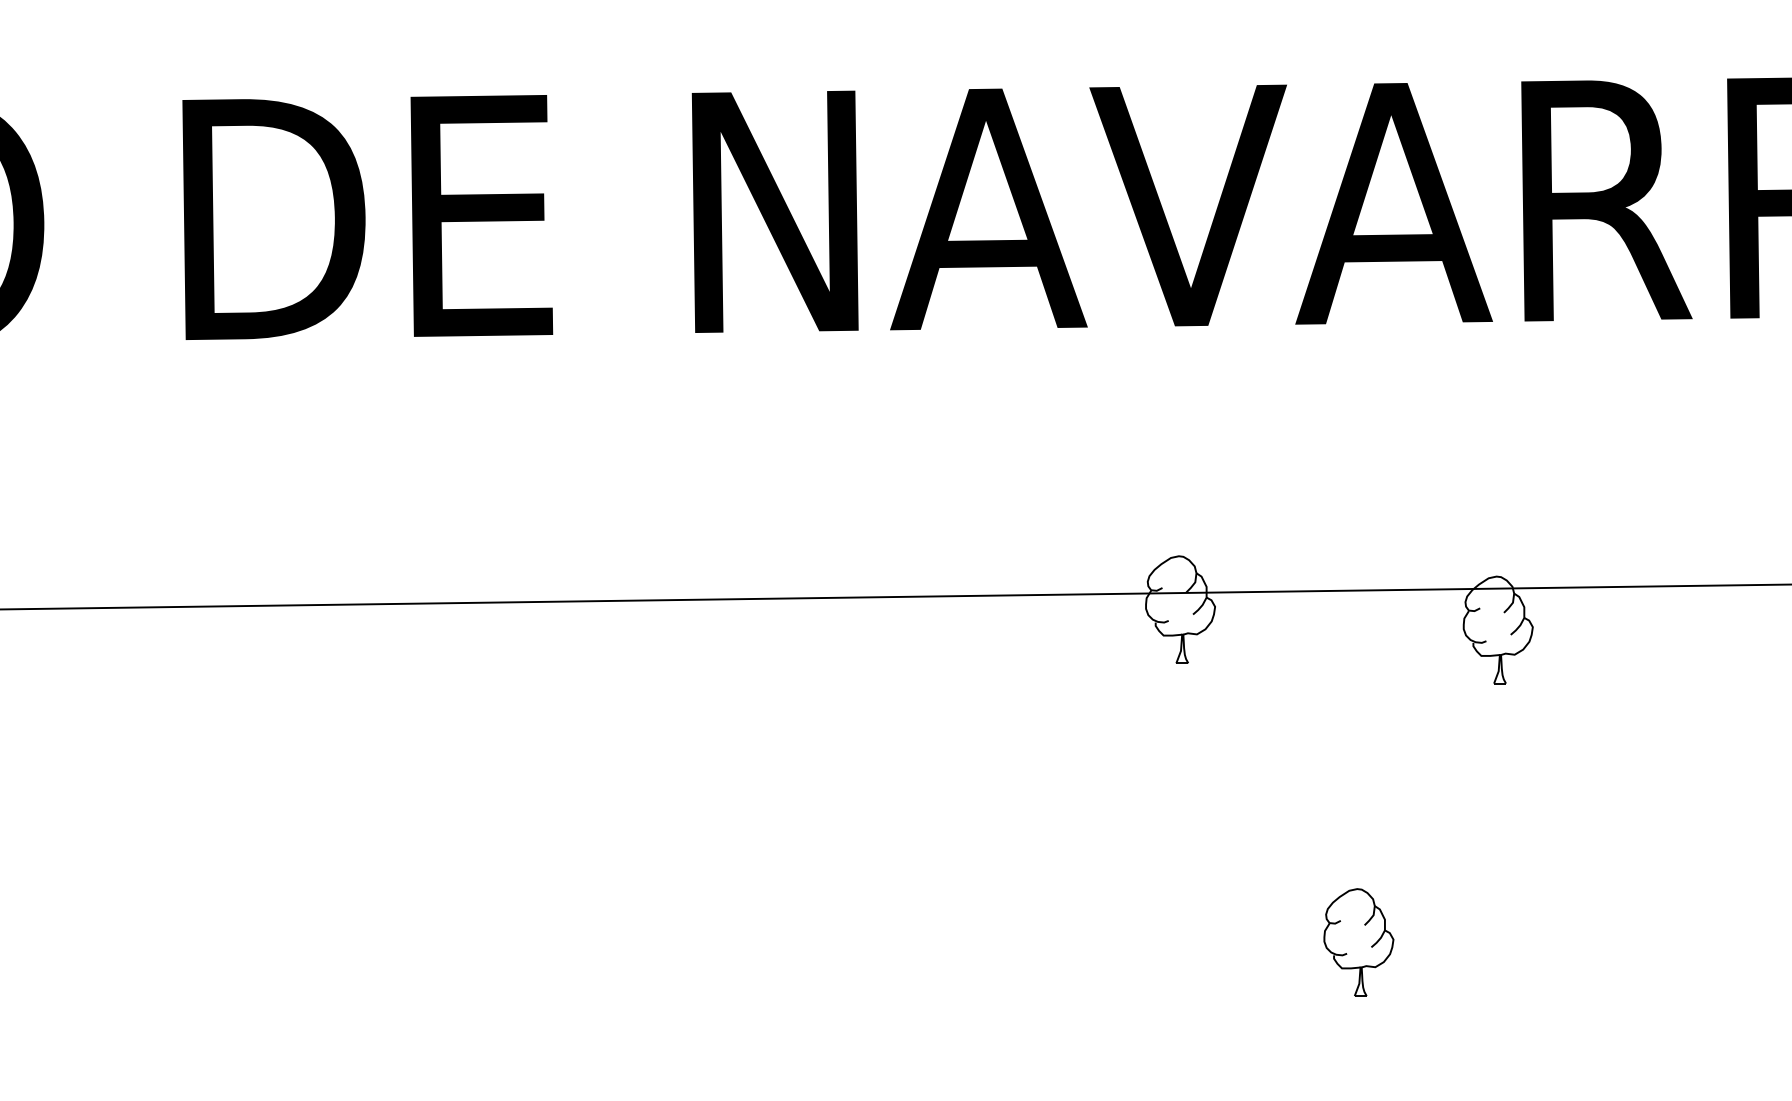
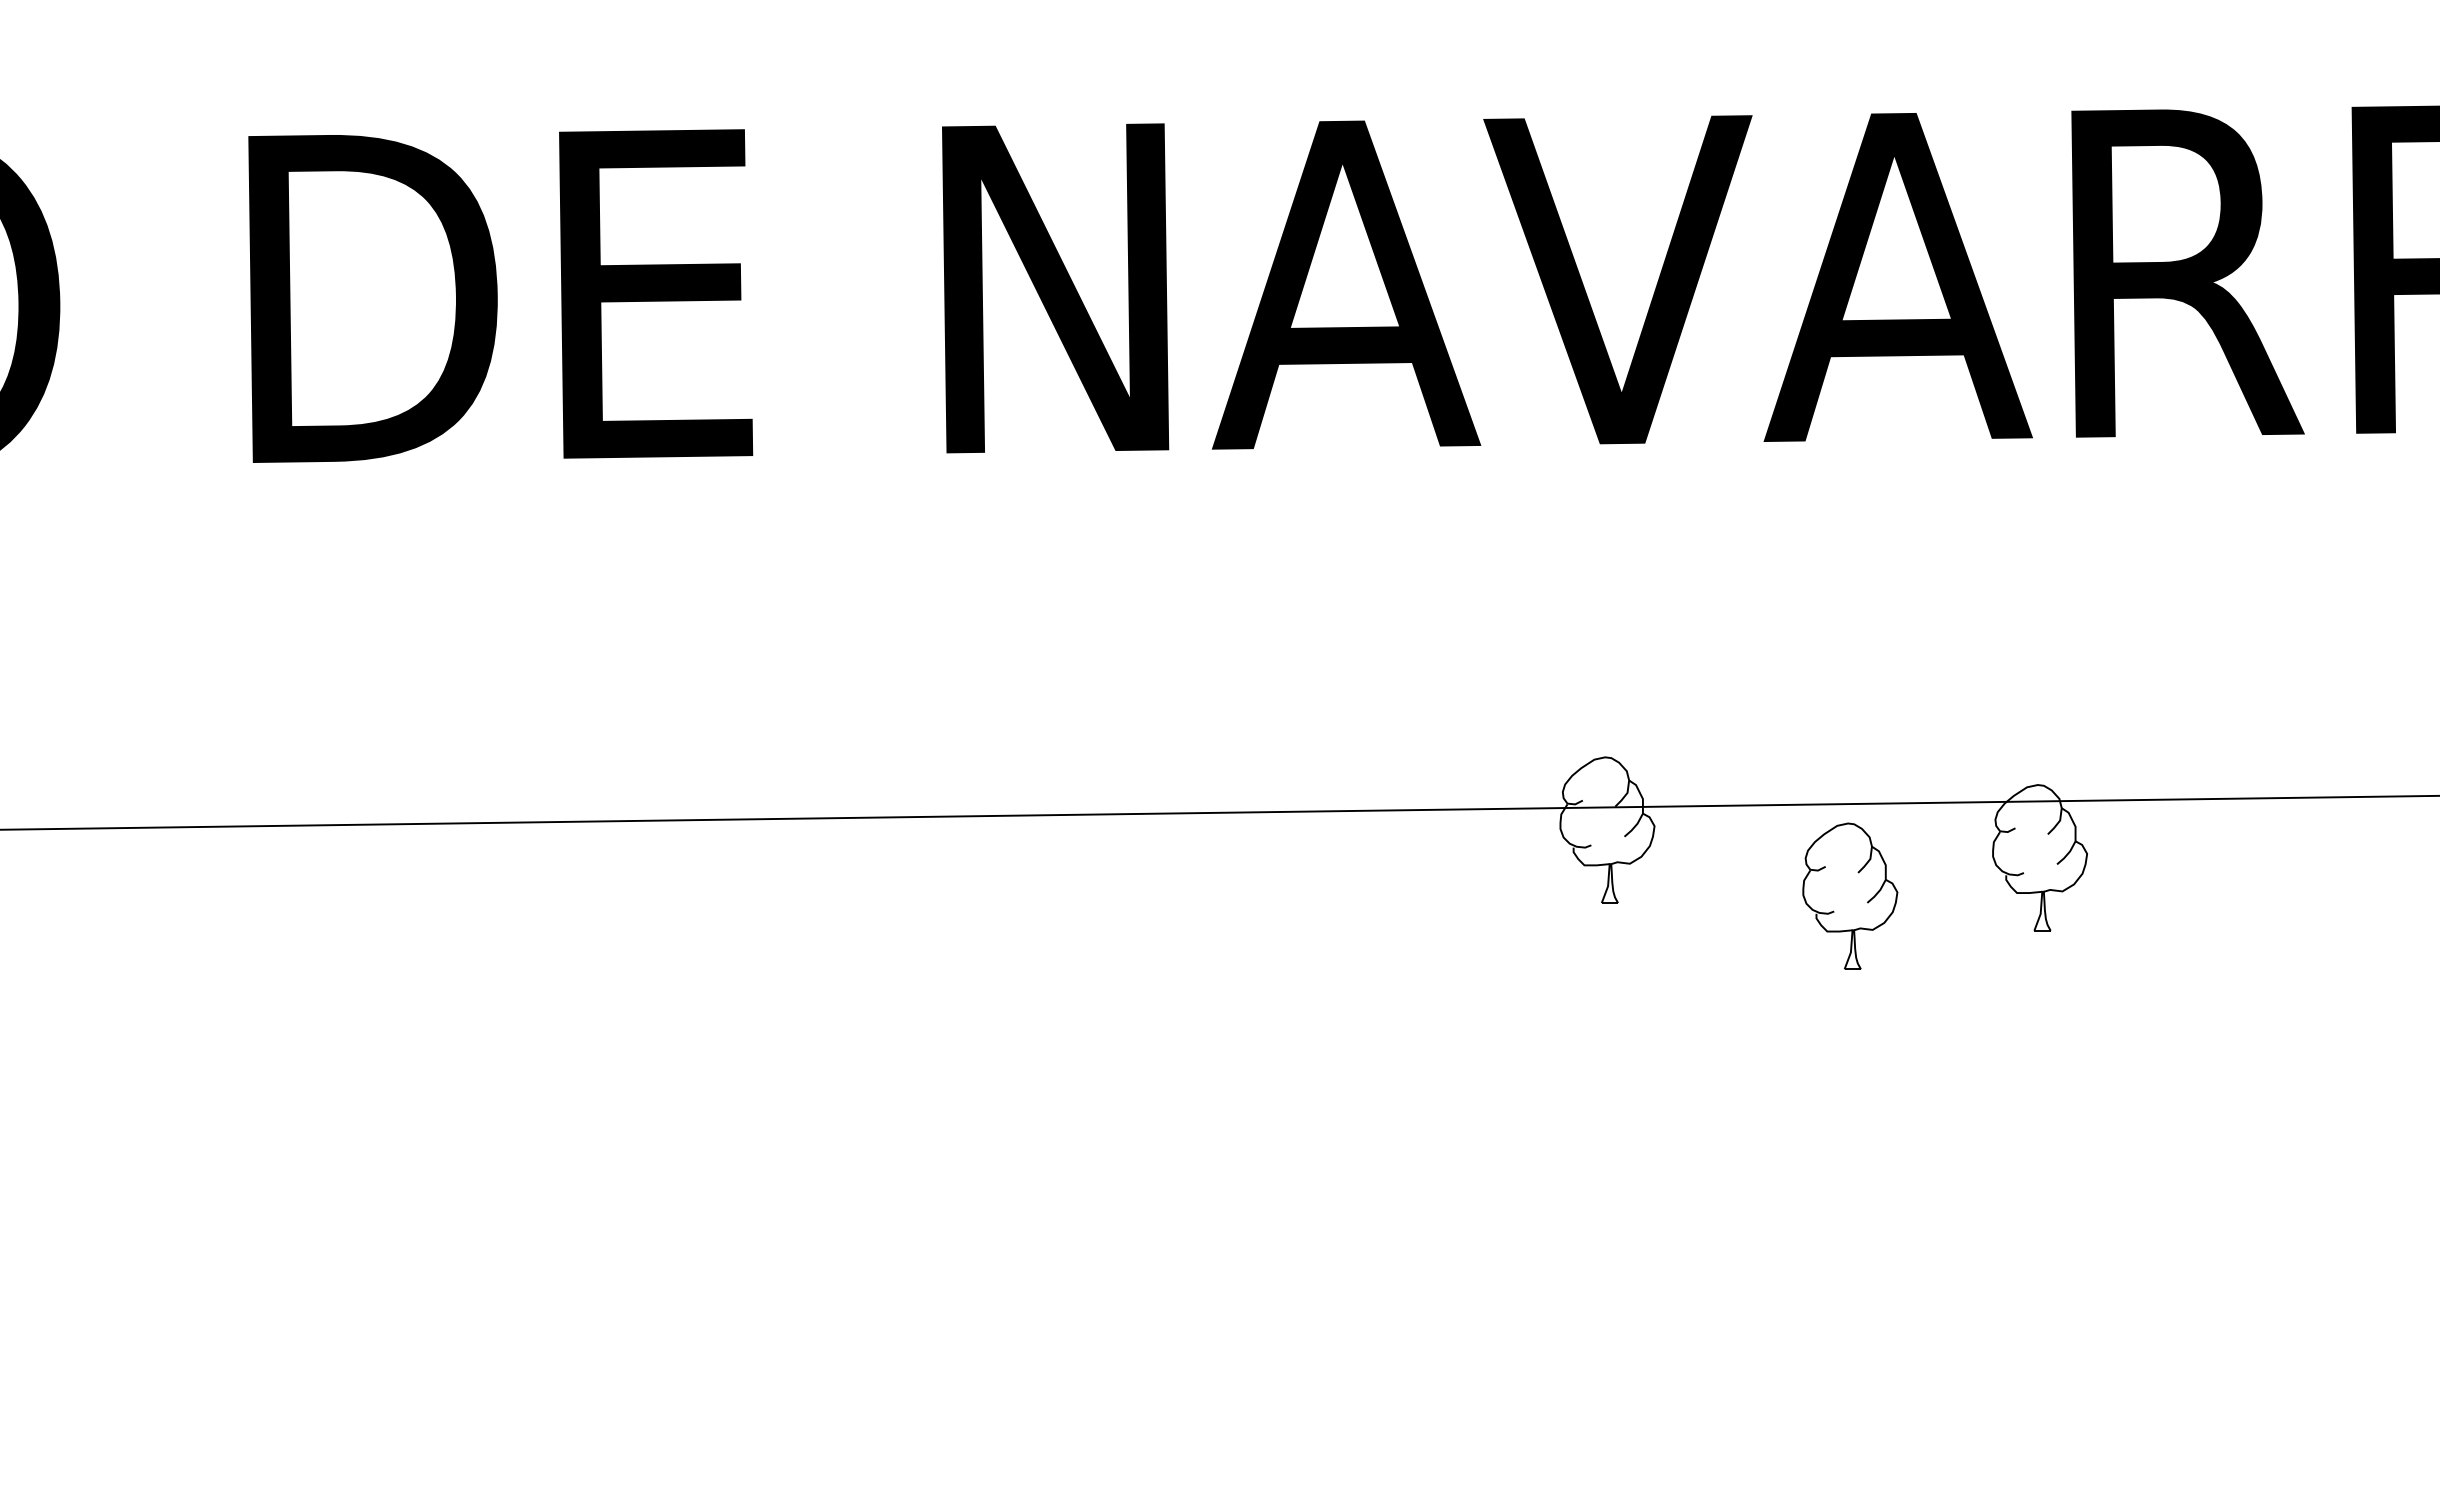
part: (1359, 941) -> (1850, 895), moved

